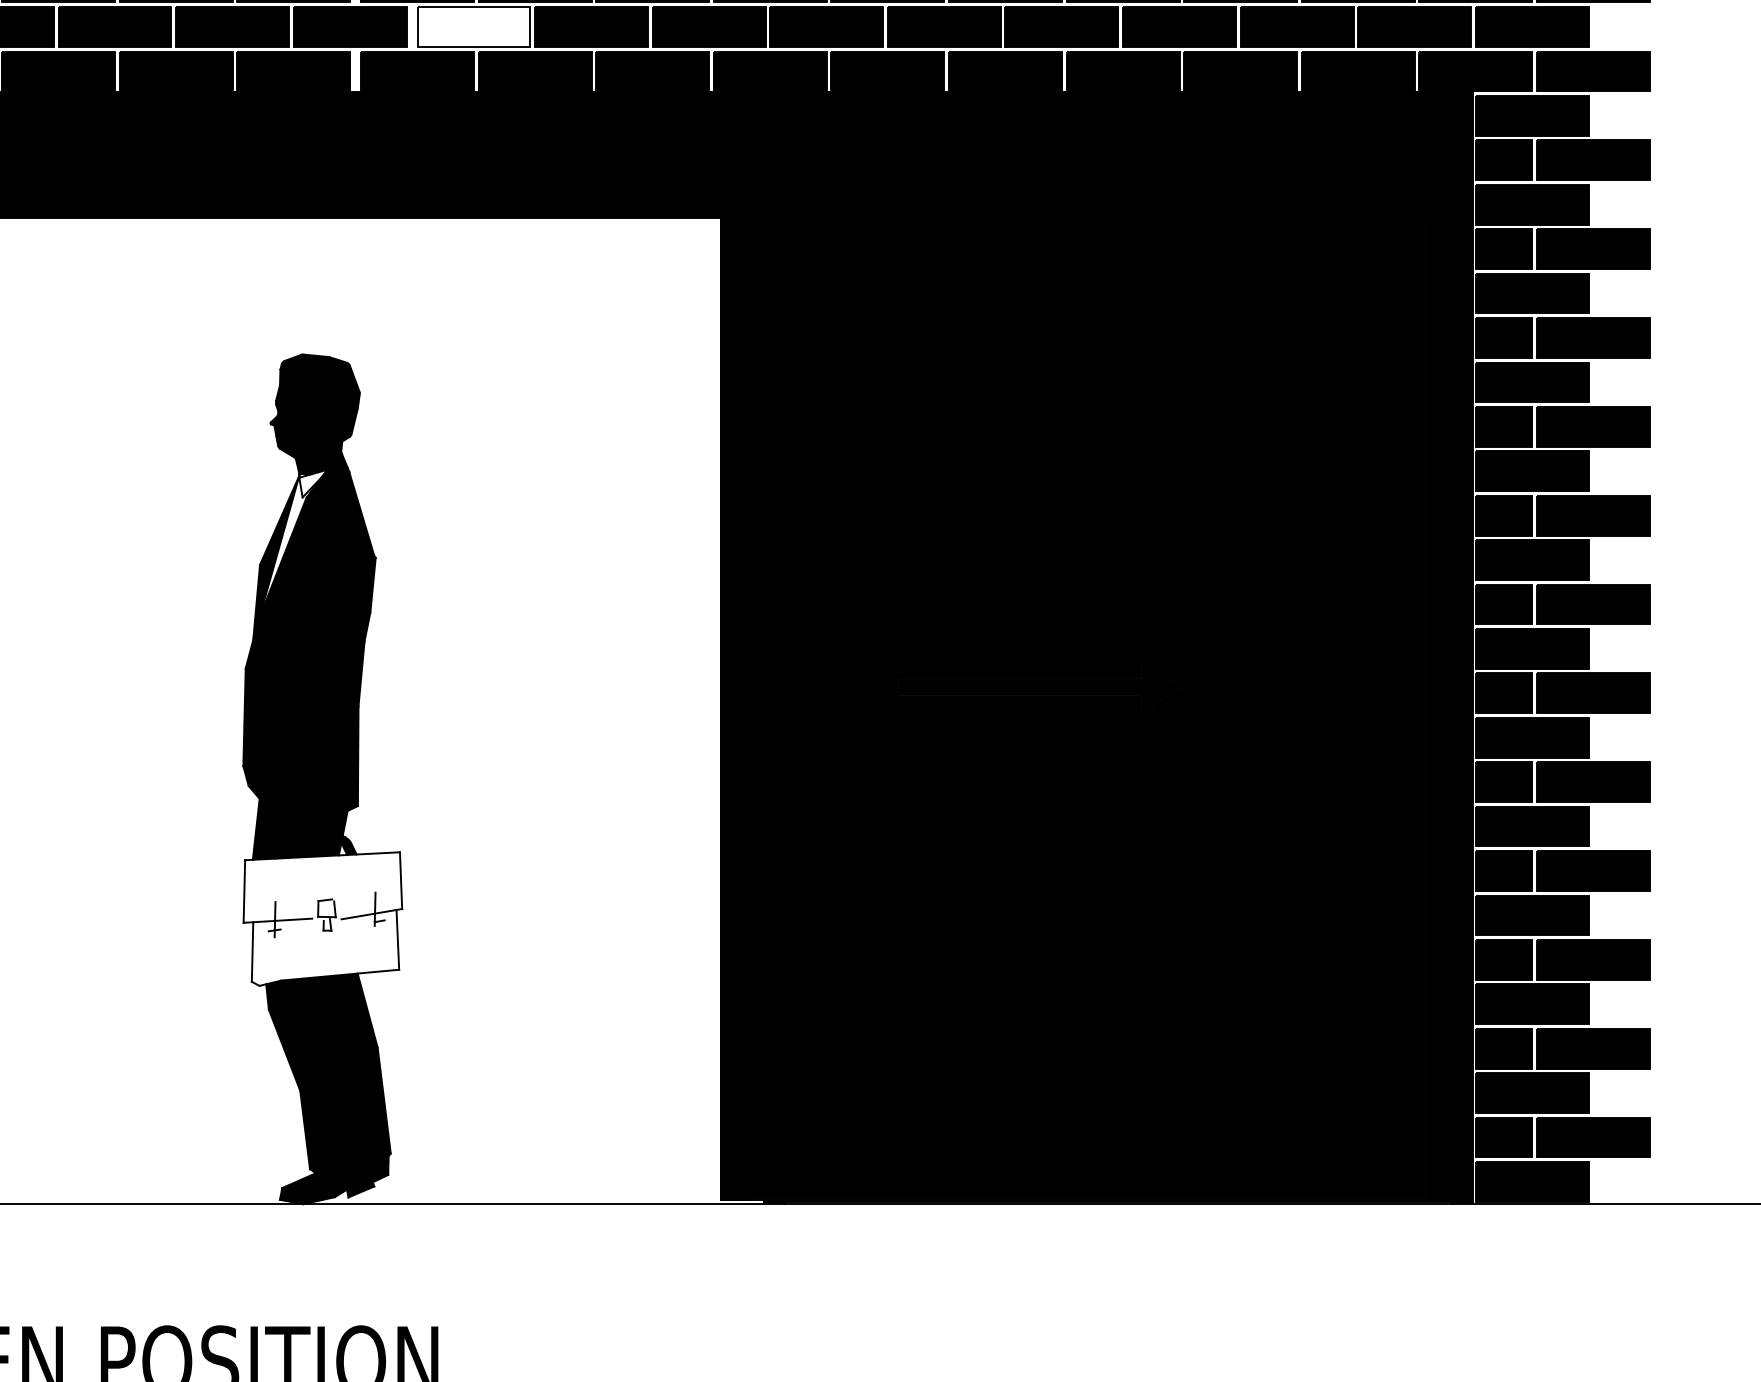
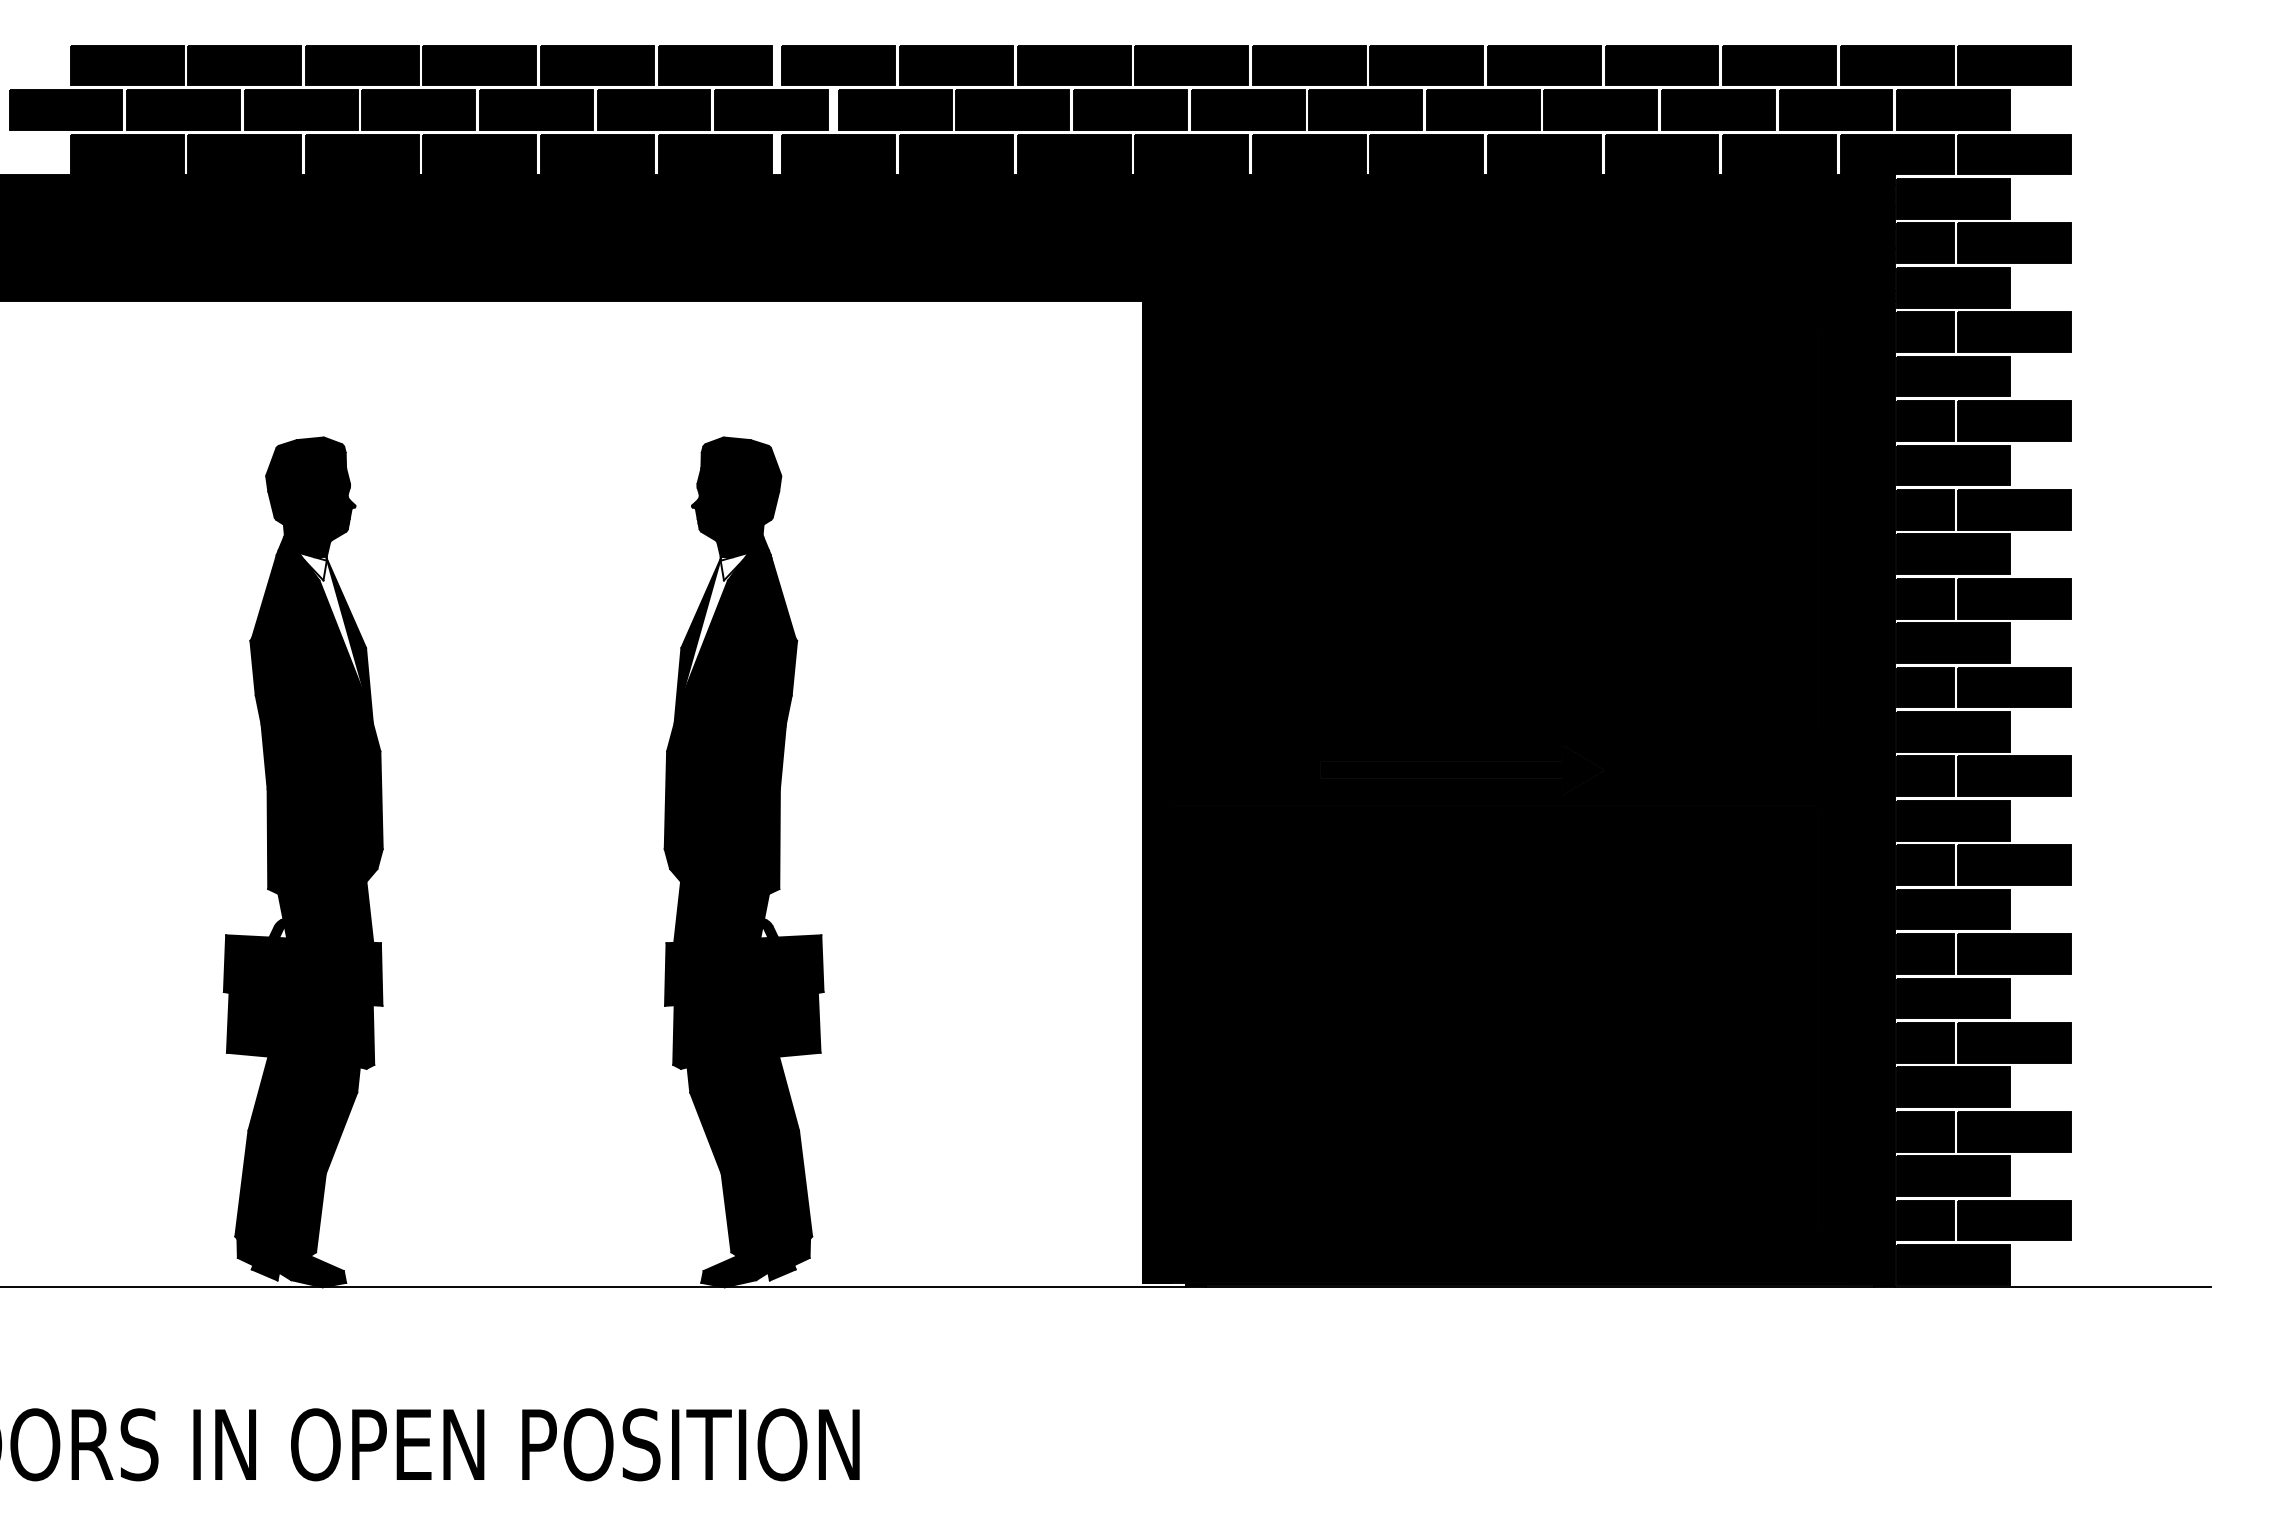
fill: (473, 26) -> (894, 109), added
fill: (323, 918) -> (744, 1001), added

